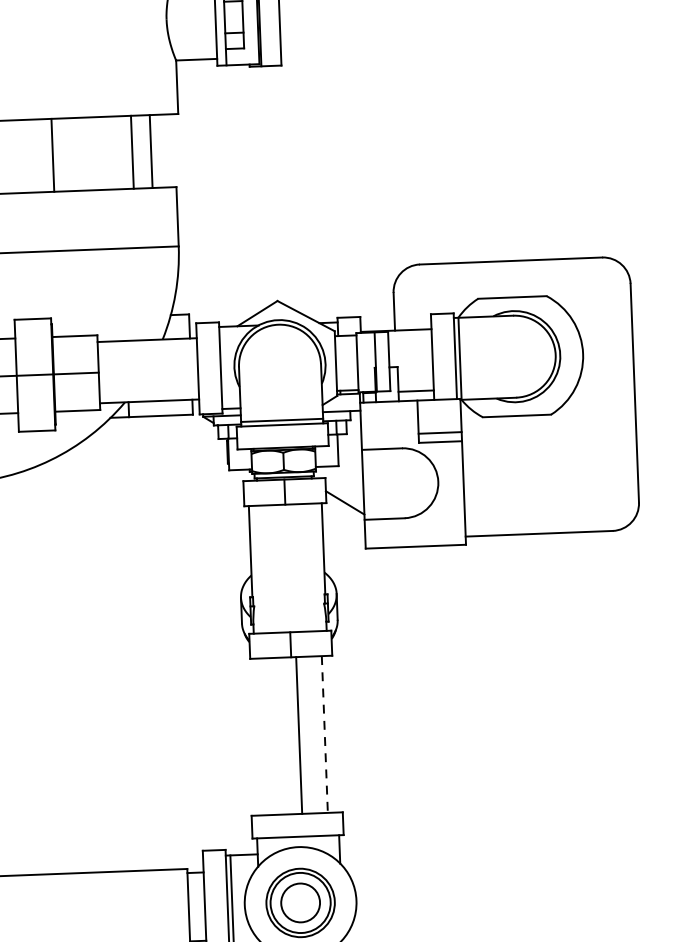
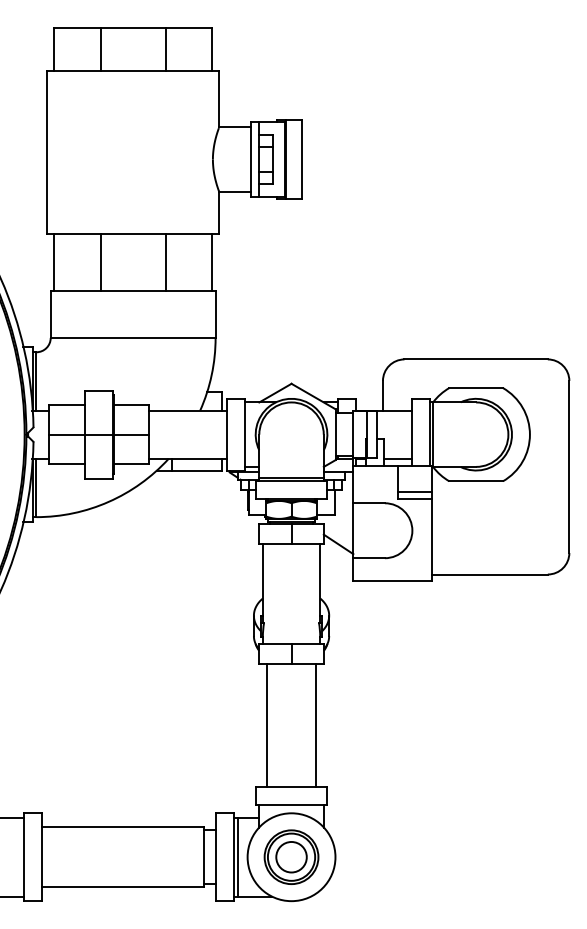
line: (150, 151) -> (165, 262), moved
line: (132, 152) -> (212, 262), moved
line: (52, 155) -> (100, 262), moved
line: (324, 734) -> (315, 725), dashed -> solid
line: (299, 735) -> (267, 725), moved

